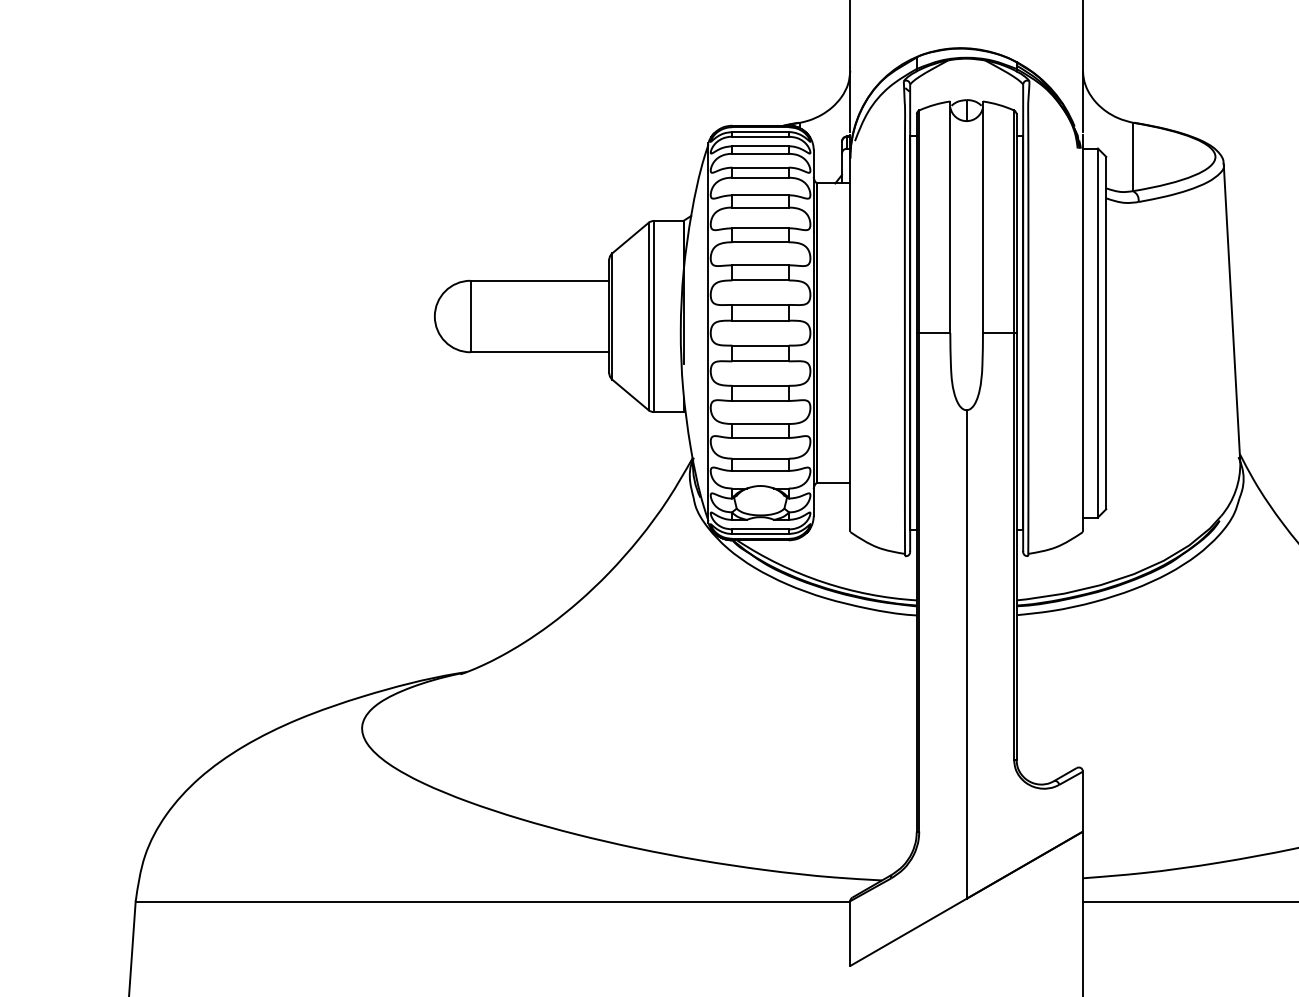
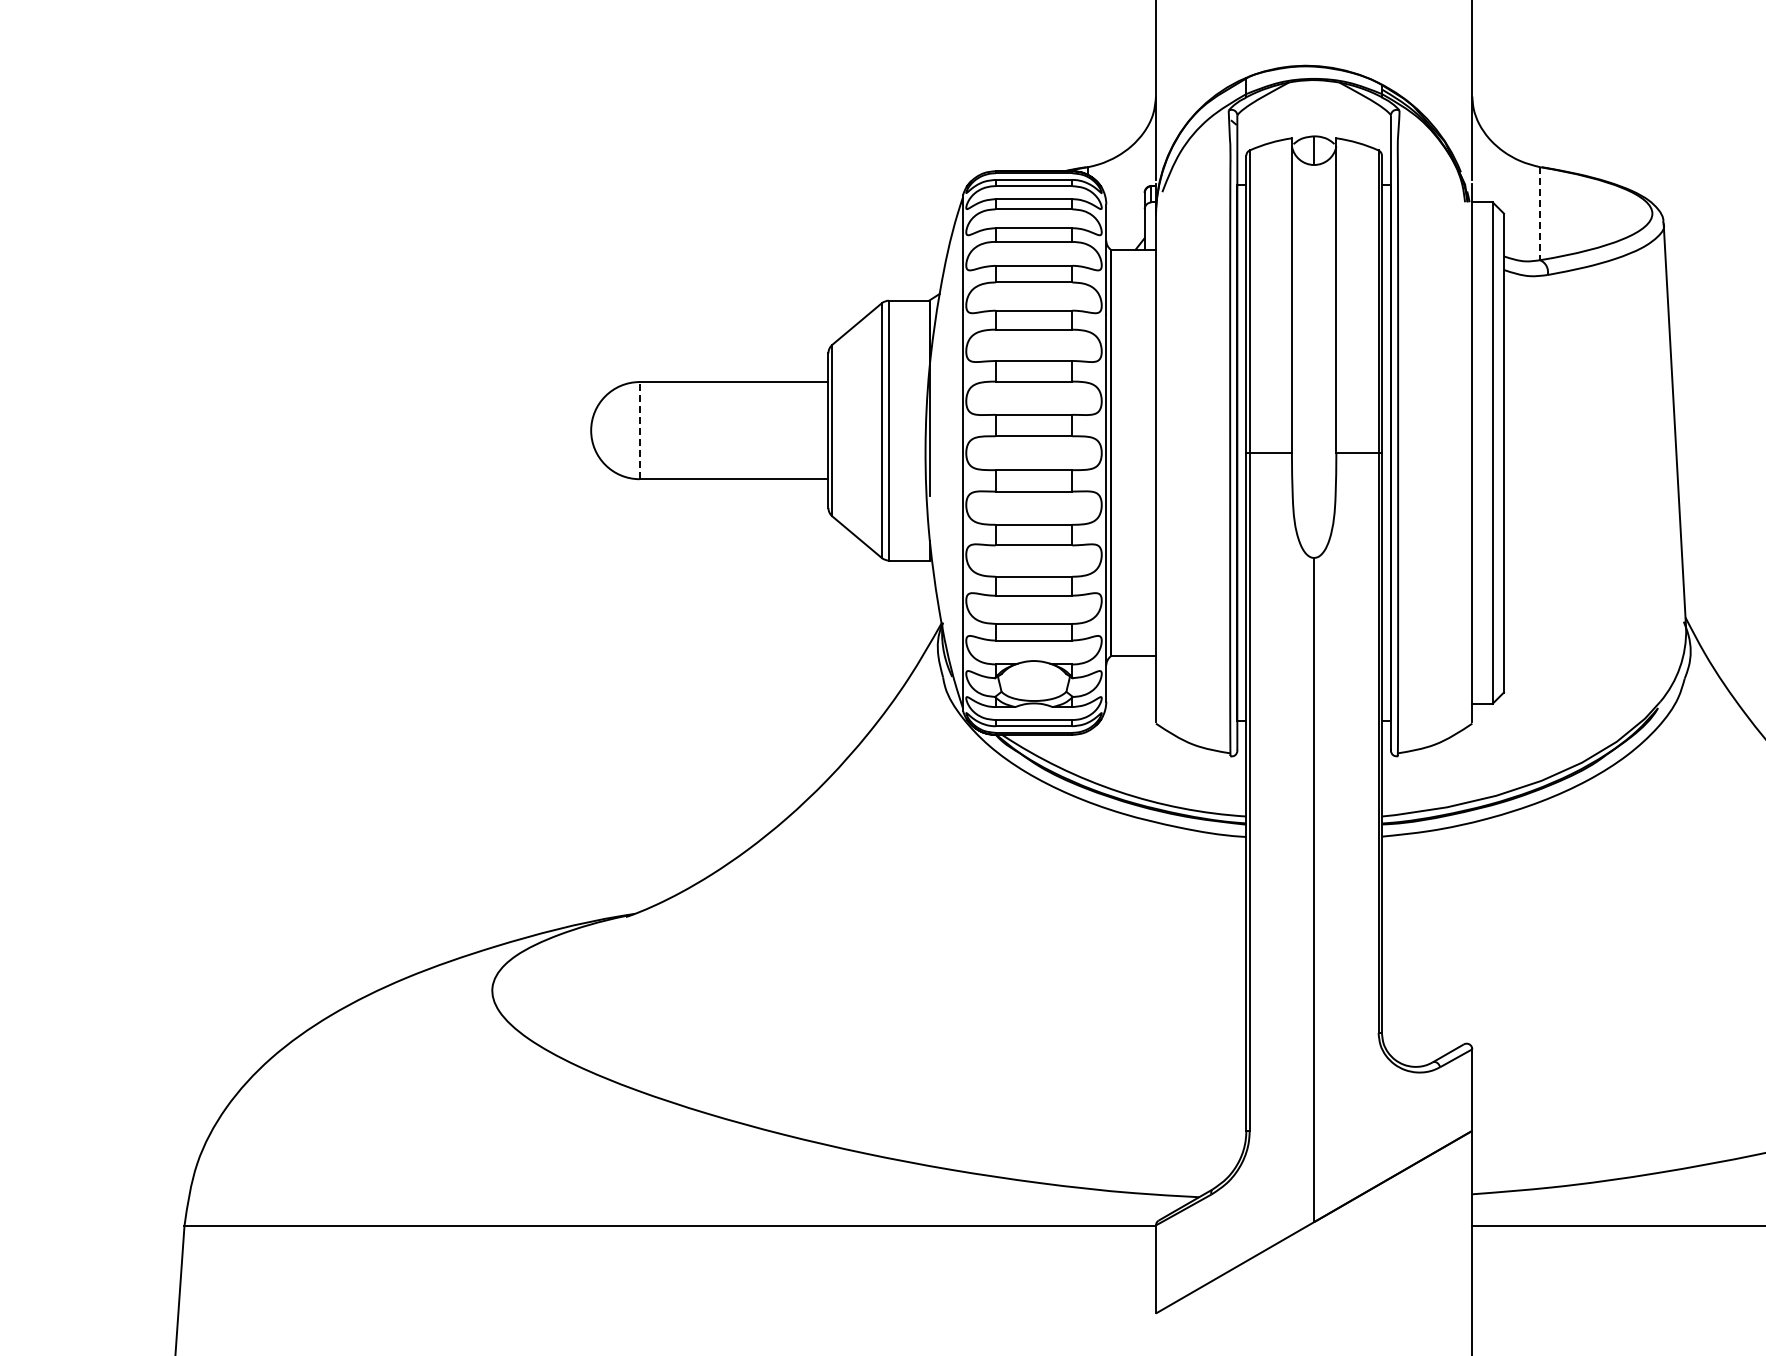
line: (1133, 156) -> (1540, 213), solid -> dashed
line: (470, 316) -> (639, 430), solid -> dashed

